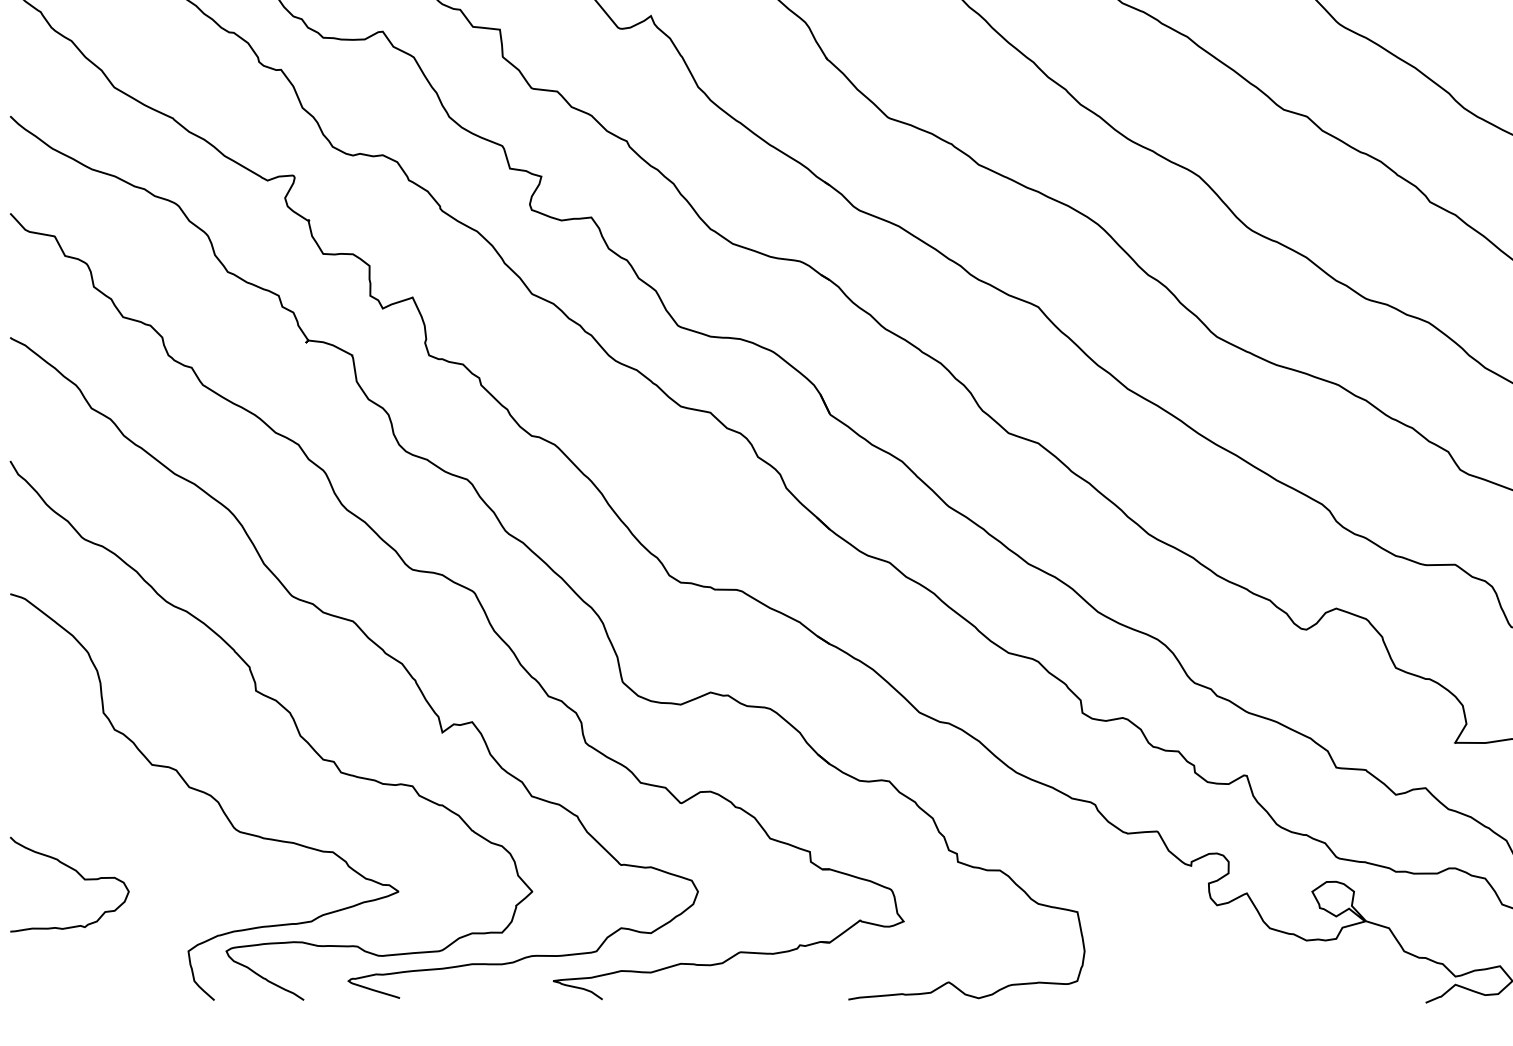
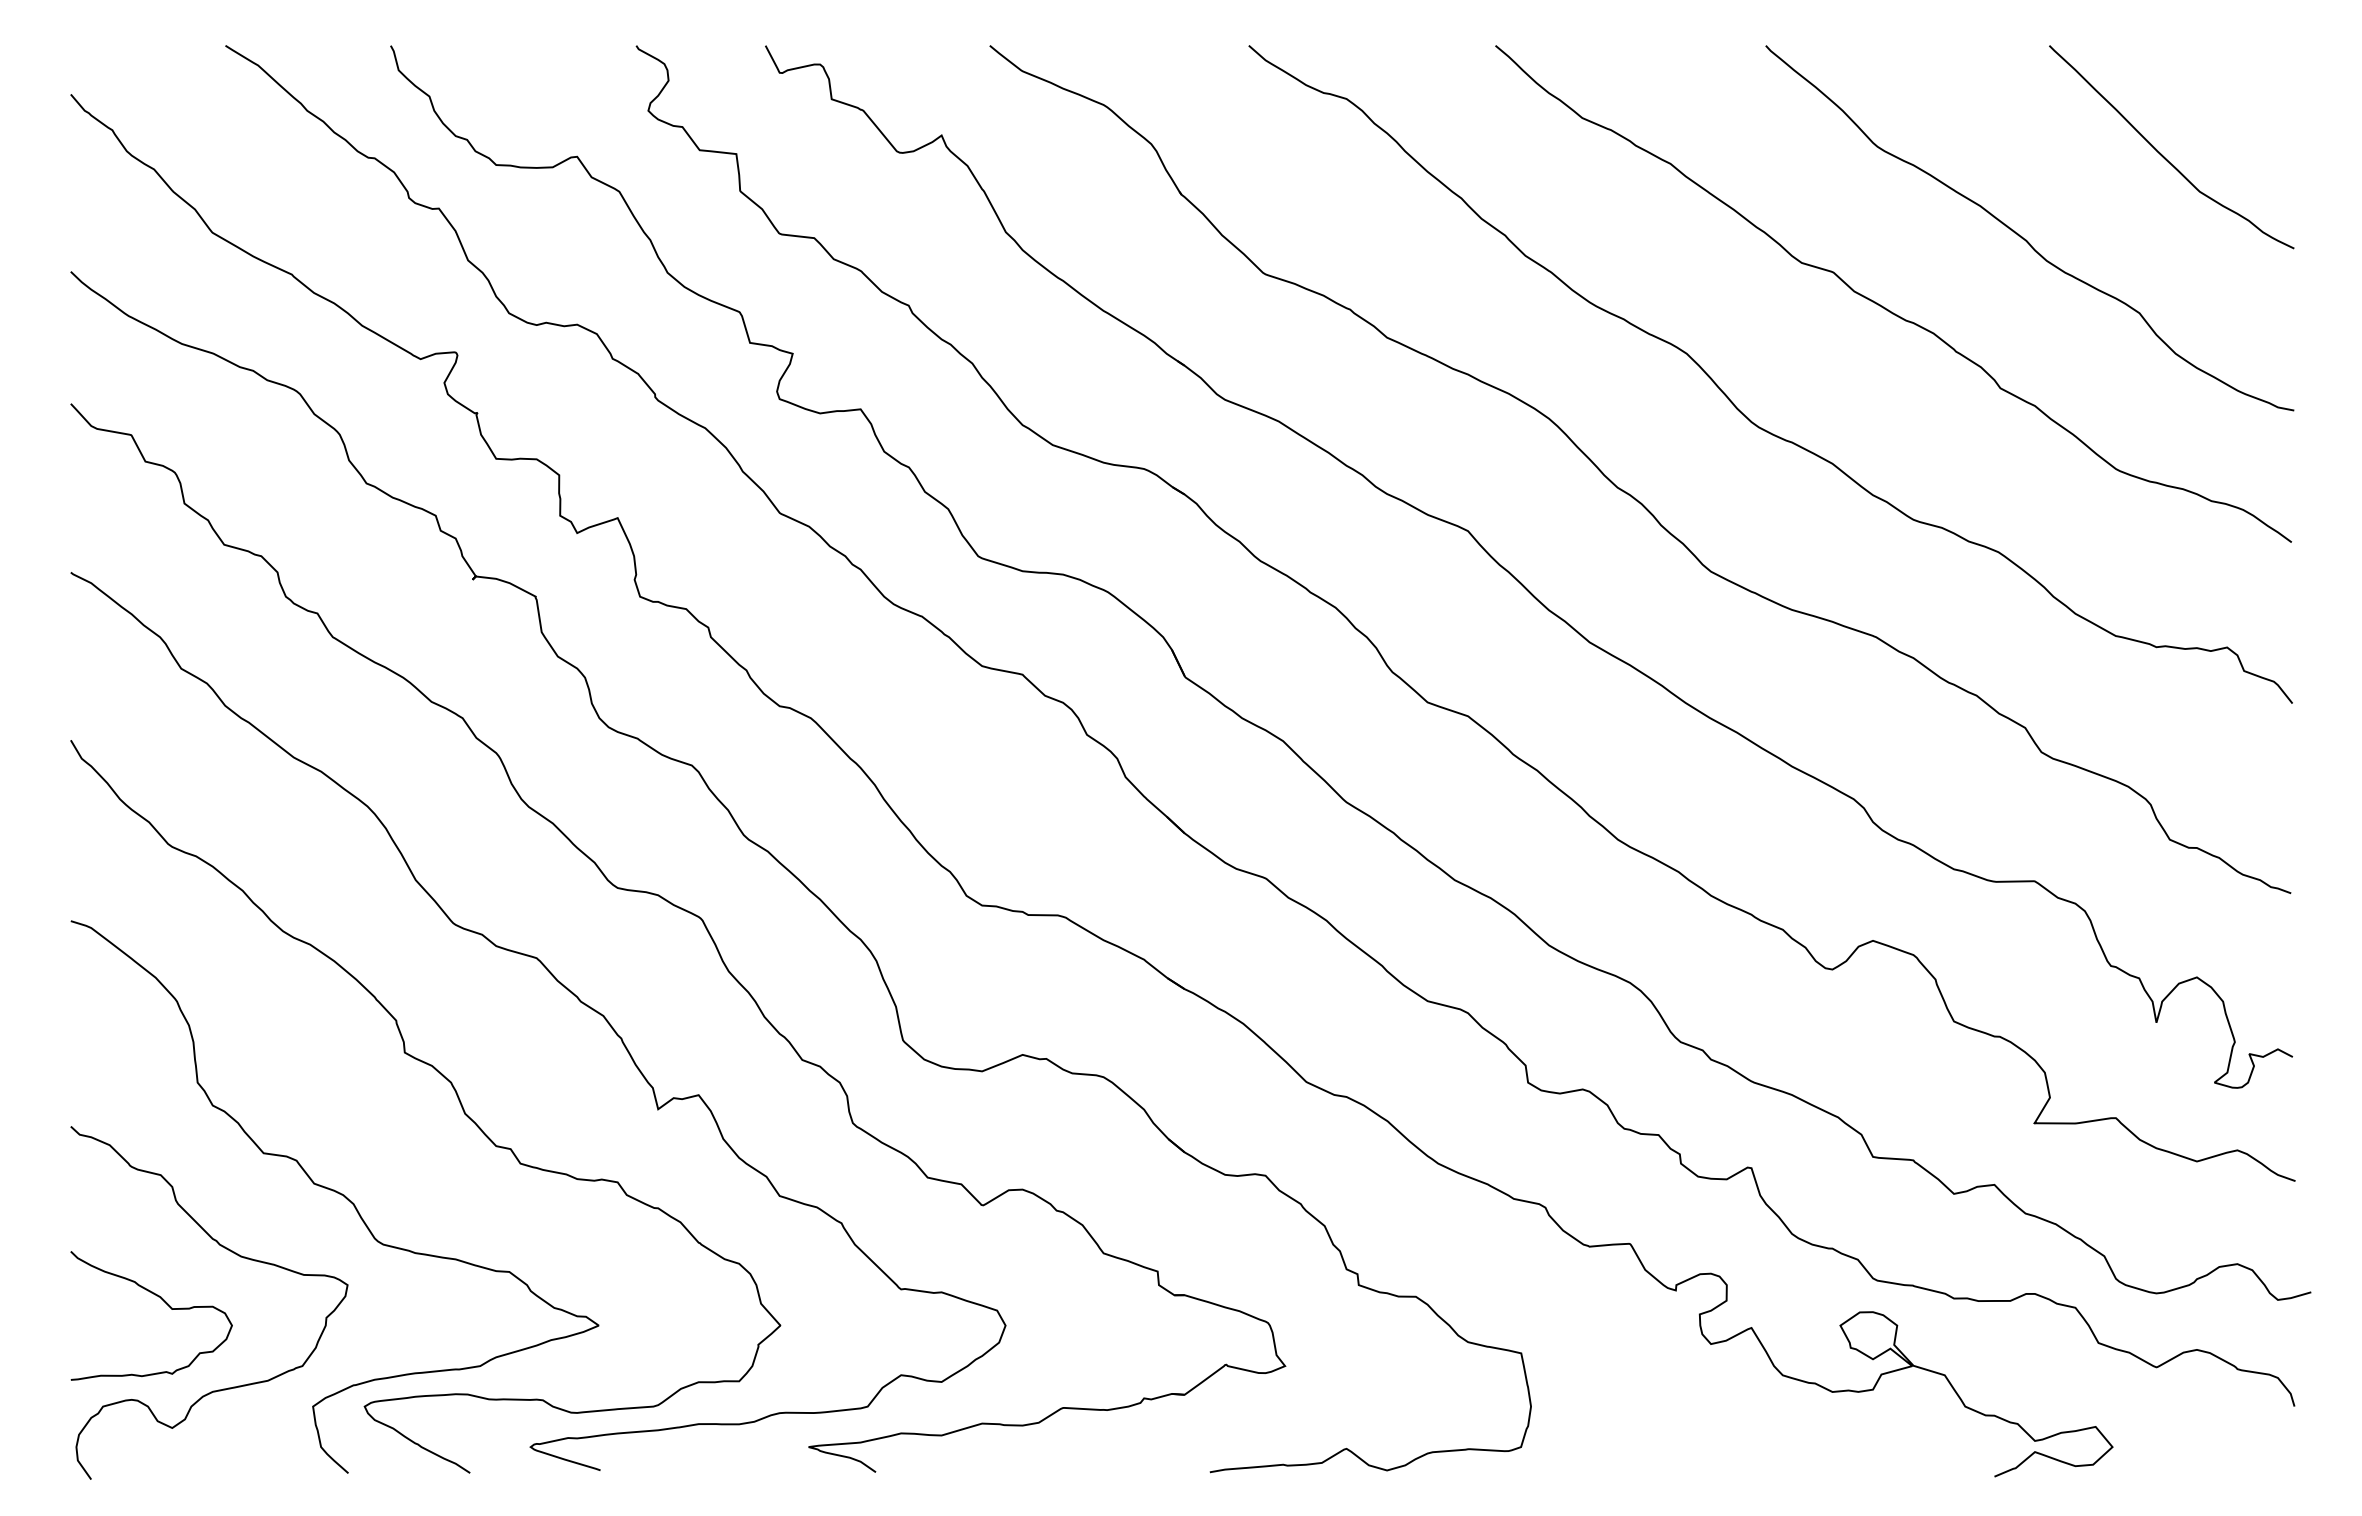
curve: (133, 840) -> (238, 1256), added

